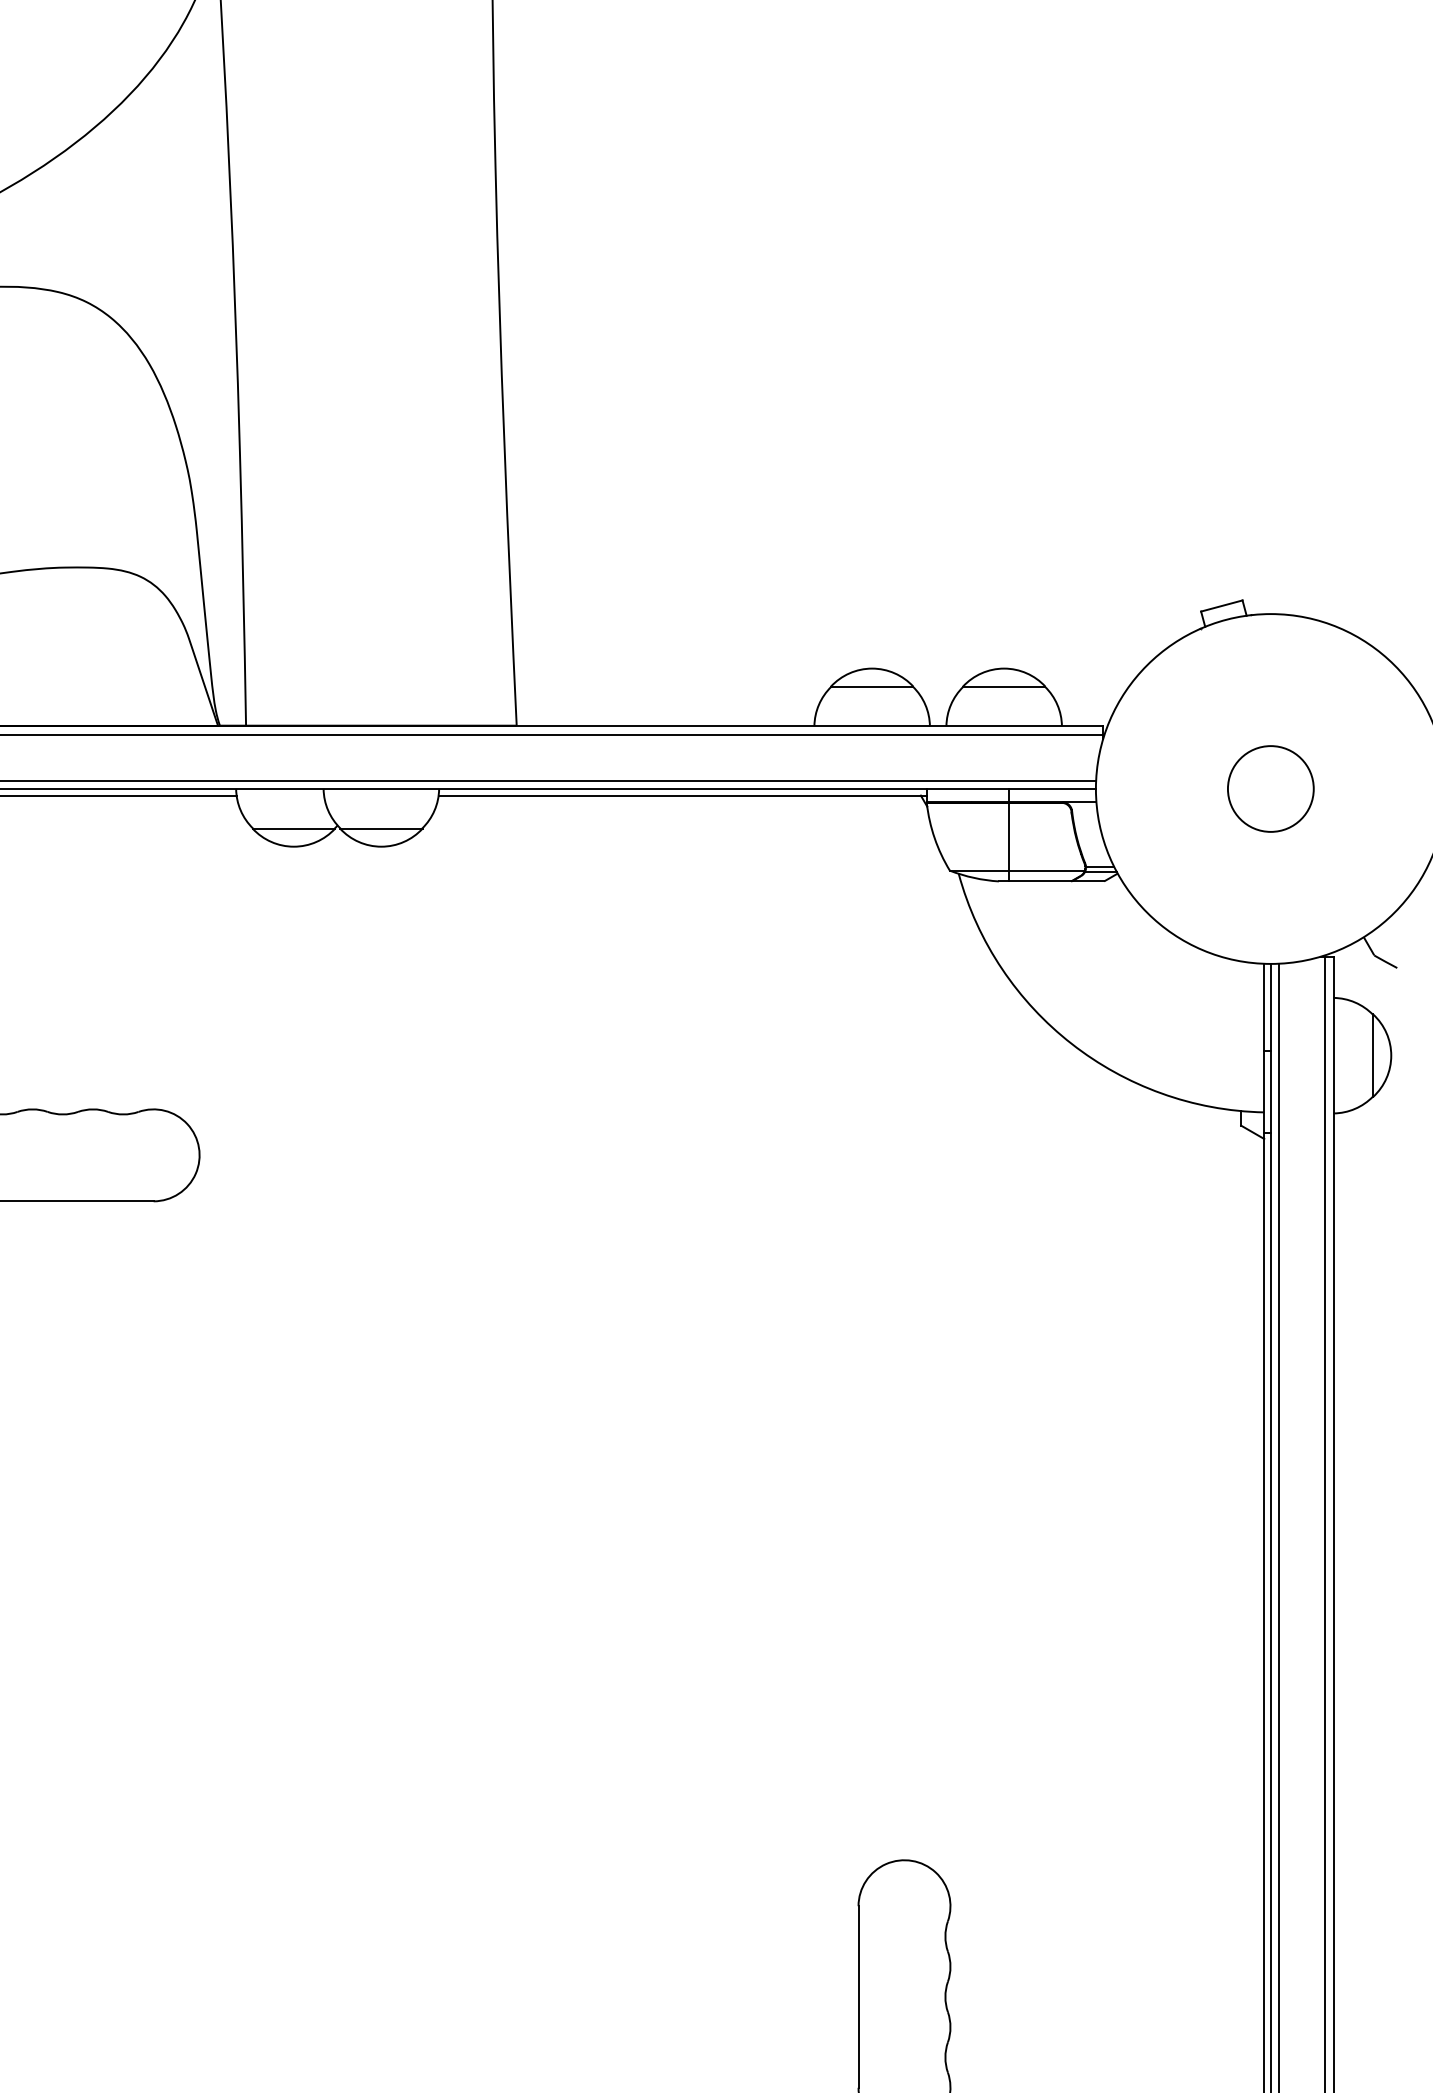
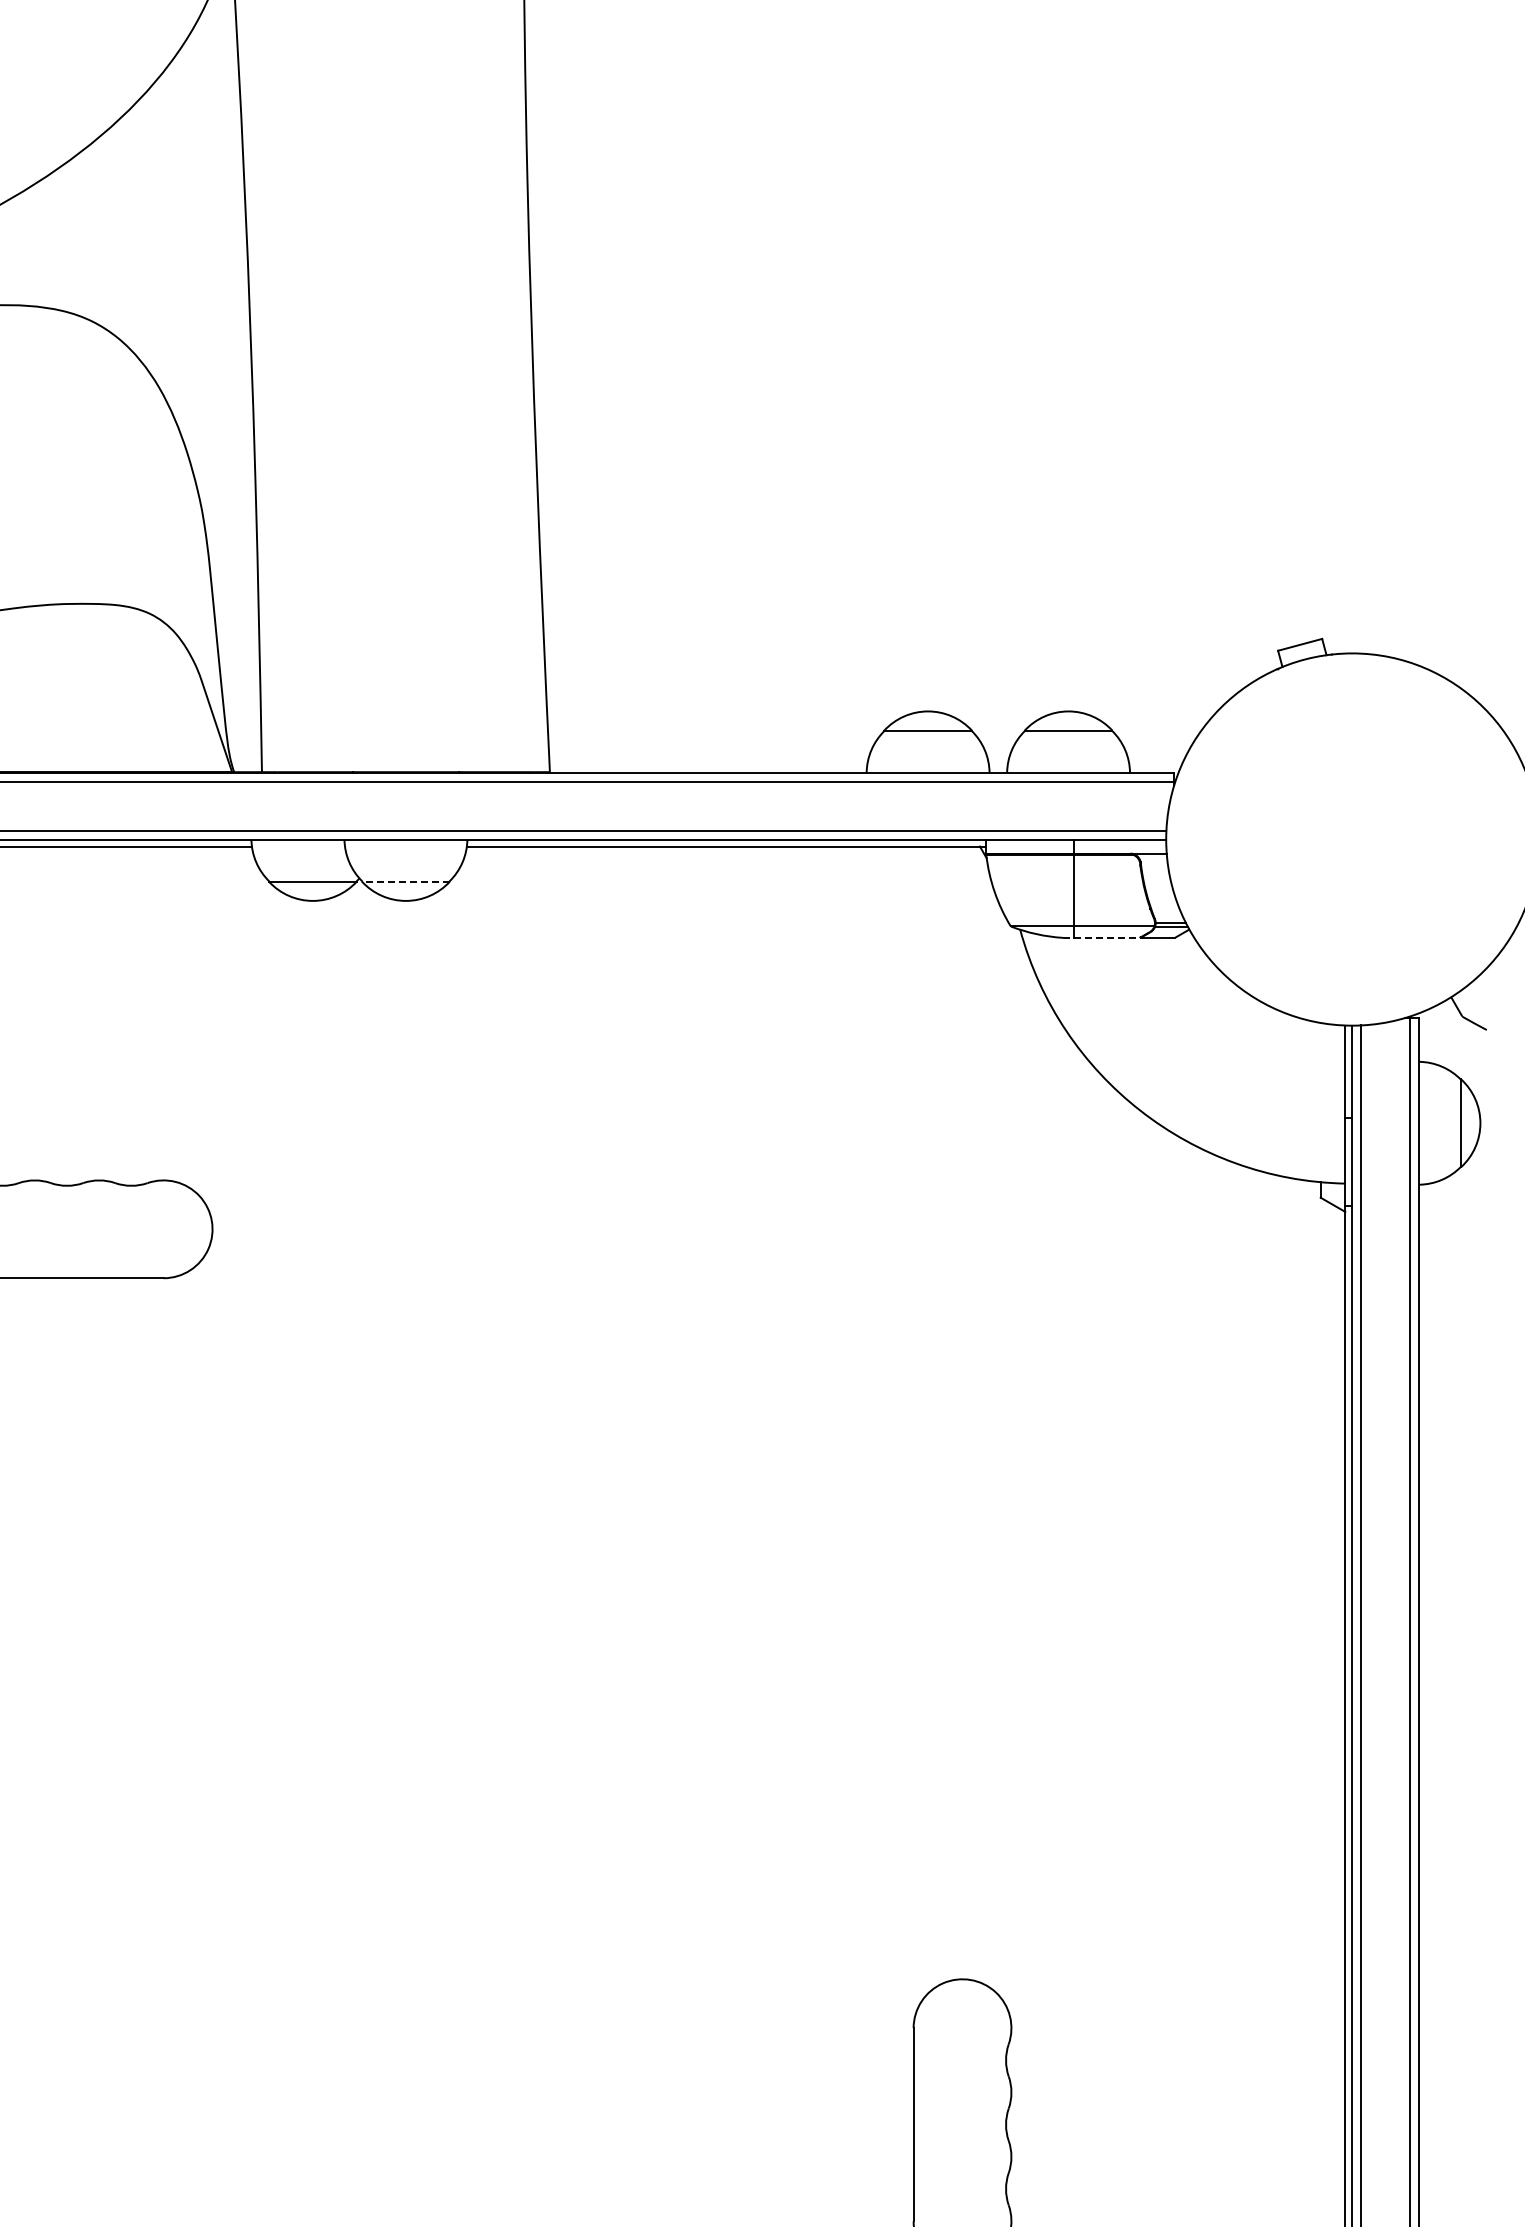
circle: (1270, 788) -> (1351, 839), removed
line: (380, 828) -> (405, 881), solid -> dashed
line: (1035, 881) -> (1101, 937), solid -> dashed

